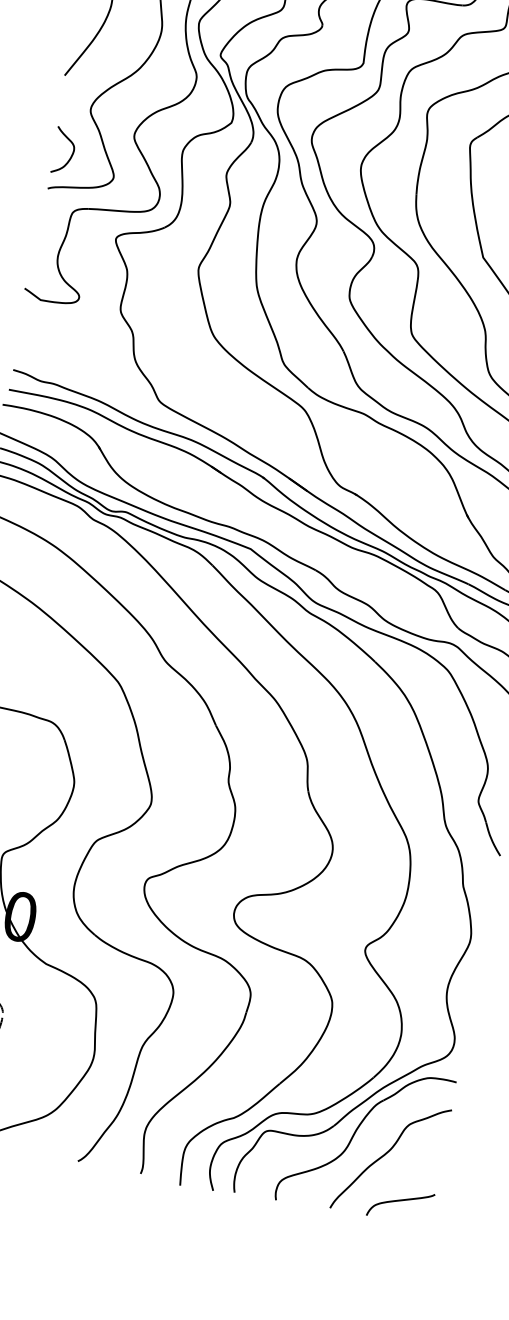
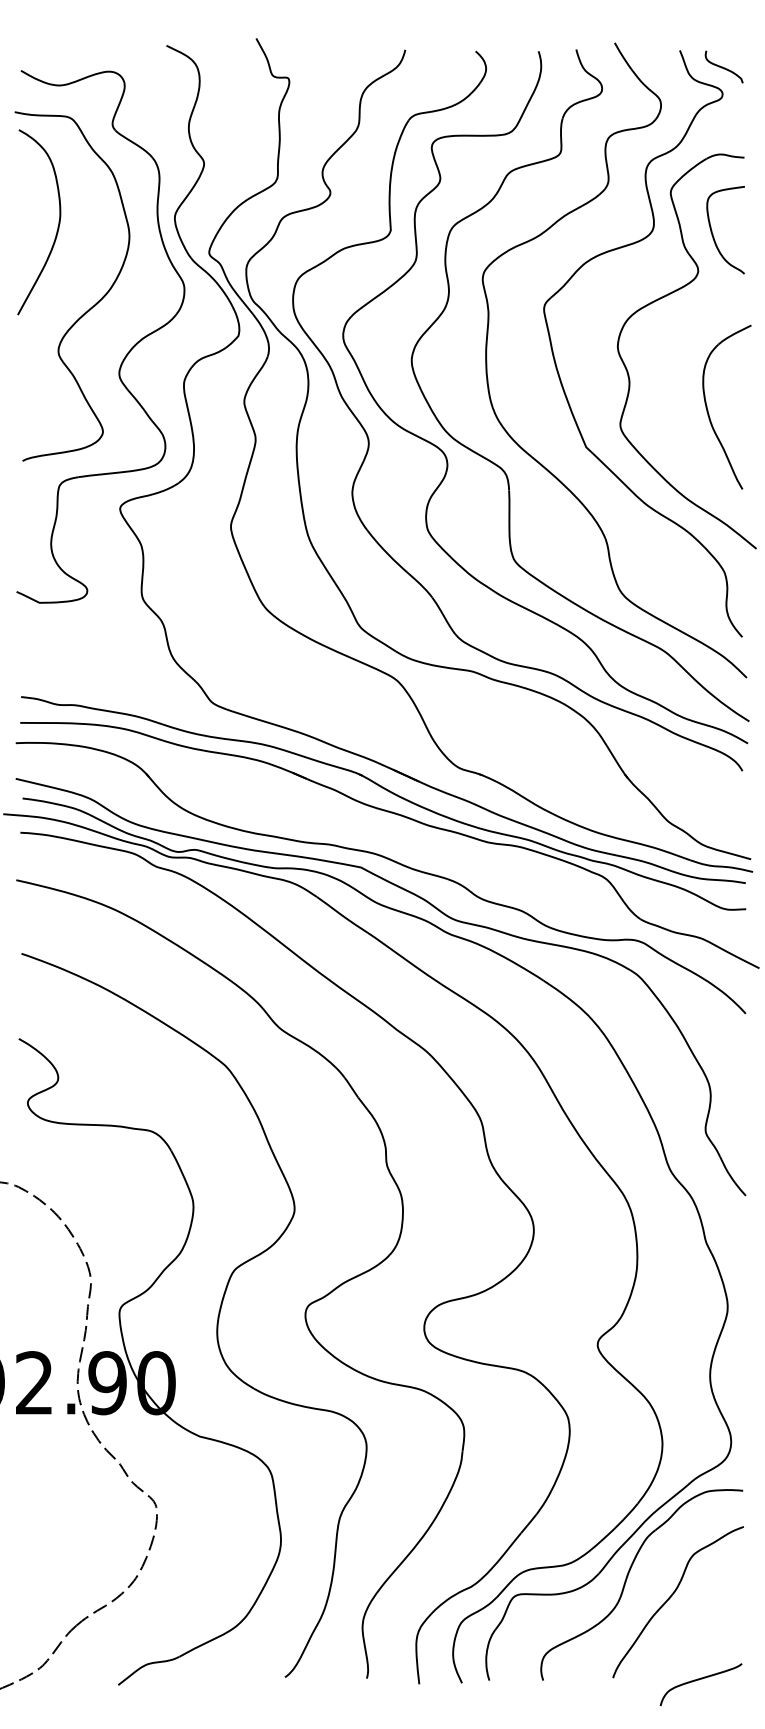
curve: (71, 155) -> (44, 413), removed
curve: (400, 1201) -> (699, 1680), moved

